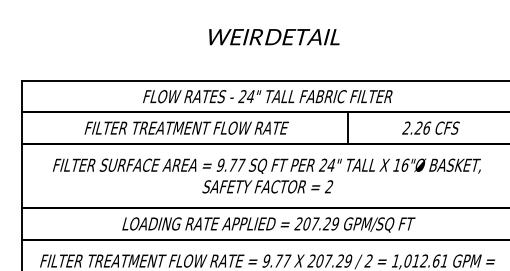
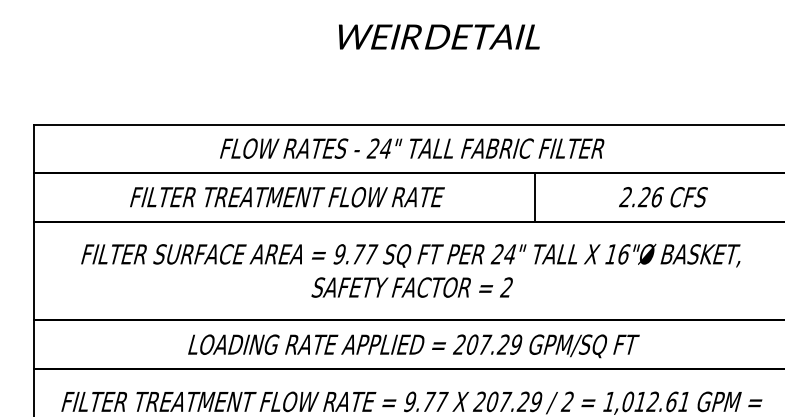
text: (274, 37) -> (439, 37), moved

